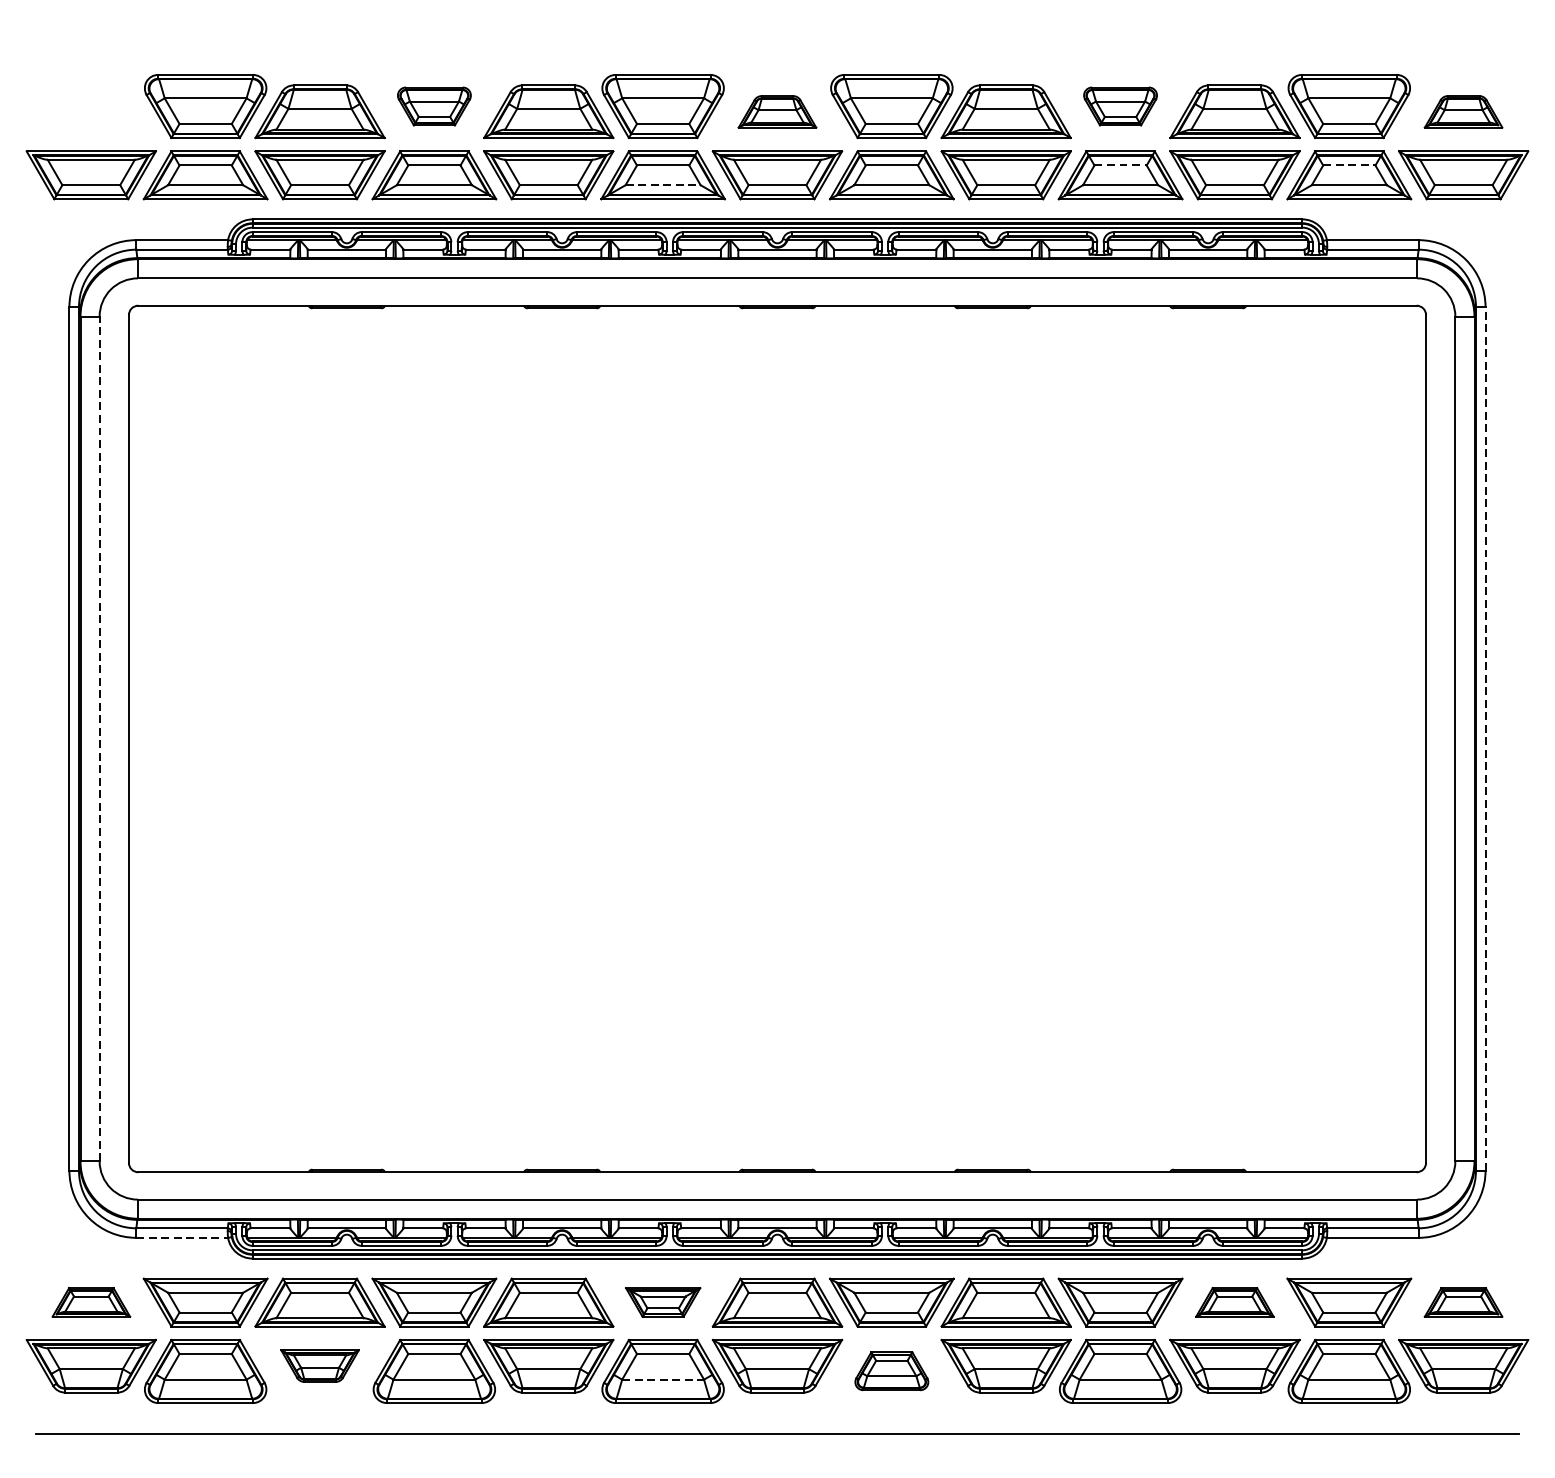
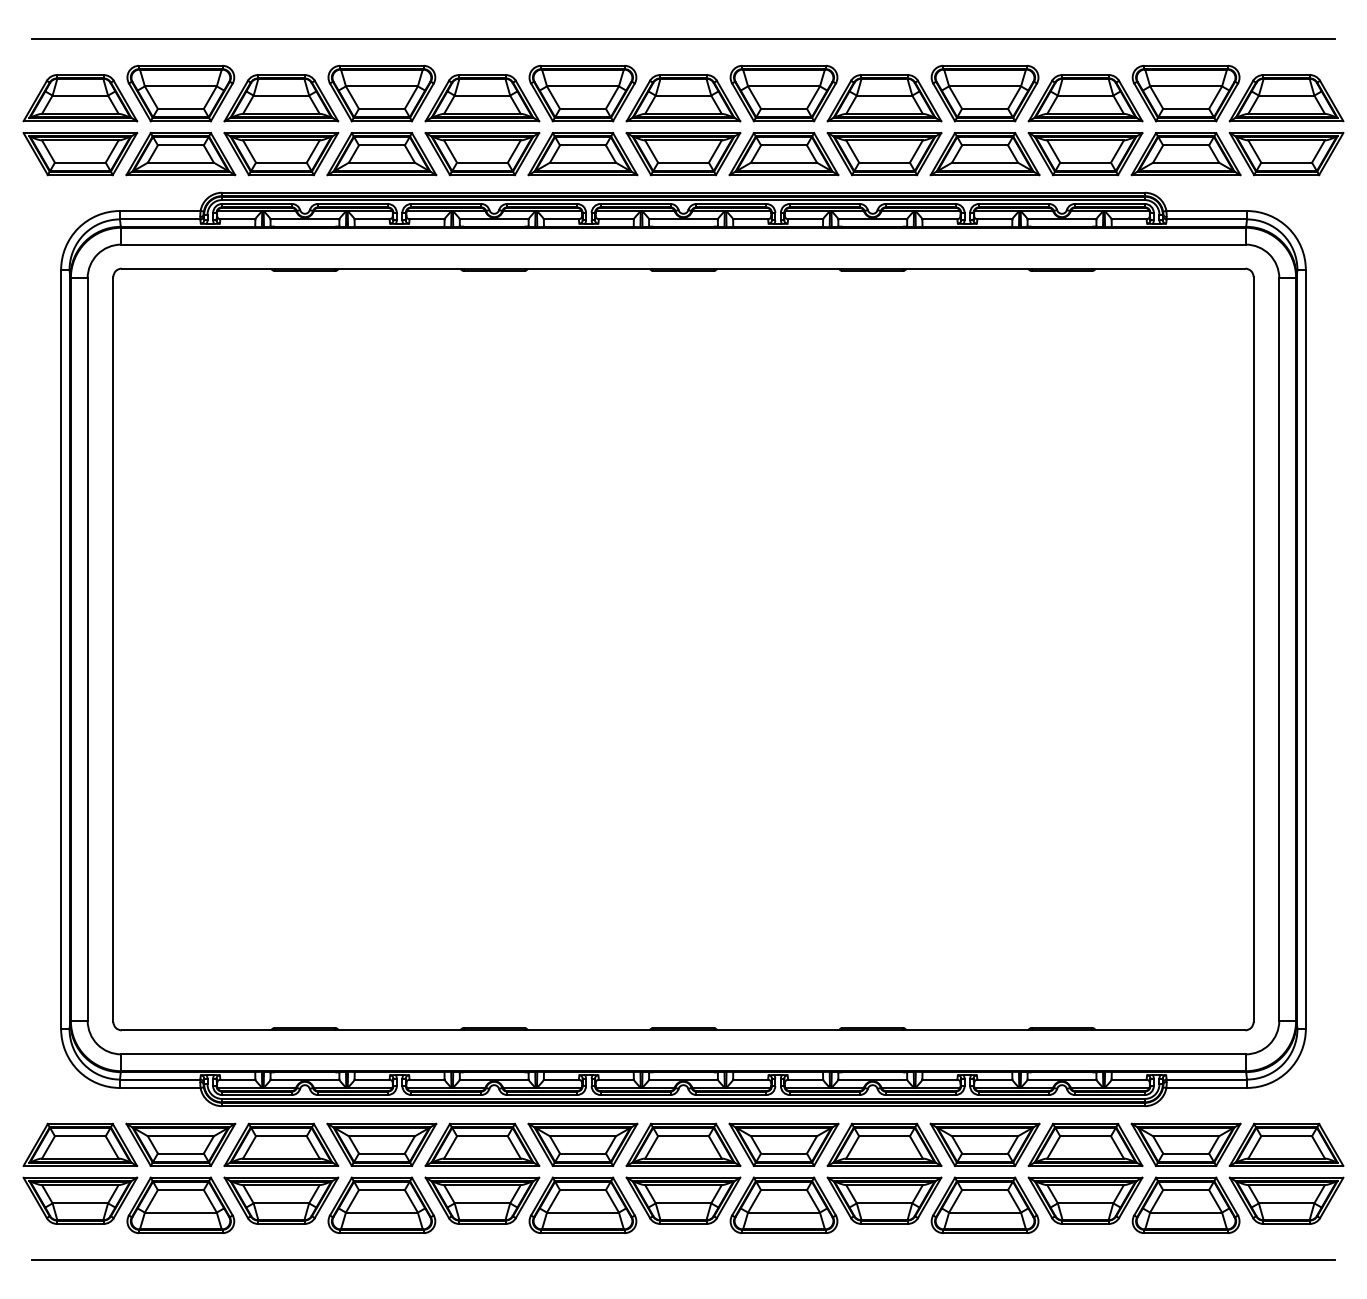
line: (777, 43) -> (683, 38), added
part: (433, 106) -> (381, 93), size x1.67
part: (1119, 106) -> (984, 93), size x1.67
part: (91, 112) -> (80, 98), added
part: (777, 112) -> (683, 98), size x1.67
part: (1463, 112) -> (1286, 98), size x1.67
line: (1121, 165) -> (985, 145), dashed -> solid
line: (1349, 165) -> (1186, 145), dashed -> solid
line: (662, 184) -> (582, 162), dashed -> solid
line: (99, 739) -> (87, 649), dashed -> solid
line: (1485, 739) -> (1305, 649), dashed -> solid
line: (182, 1237) -> (160, 1087), dashed -> solid
part: (91, 1302) -> (80, 1144), size x1.67
part: (662, 1302) -> (582, 1144), size x1.67
part: (1234, 1302) -> (1085, 1144), size x1.67
part: (1463, 1302) -> (1286, 1144), size x1.67
part: (320, 1365) -> (281, 1200), size x1.67
part: (891, 1370) -> (783, 1204), size x1.67
line: (662, 1379) -> (582, 1212), dashed -> solid

